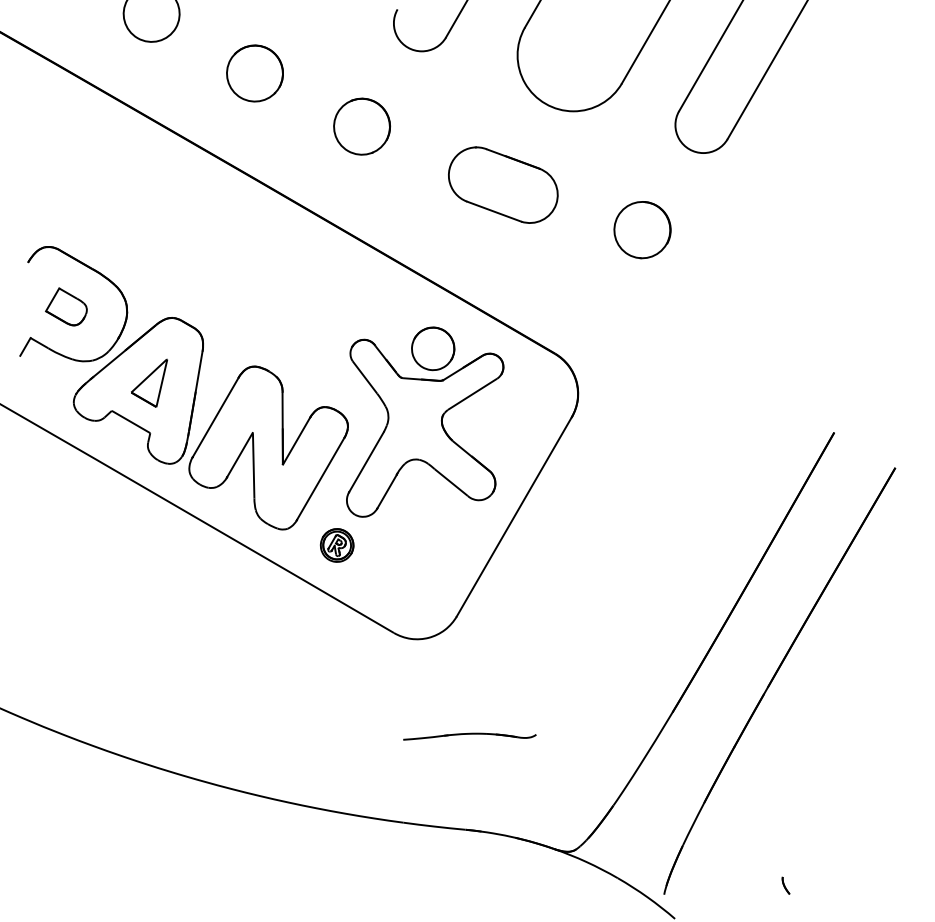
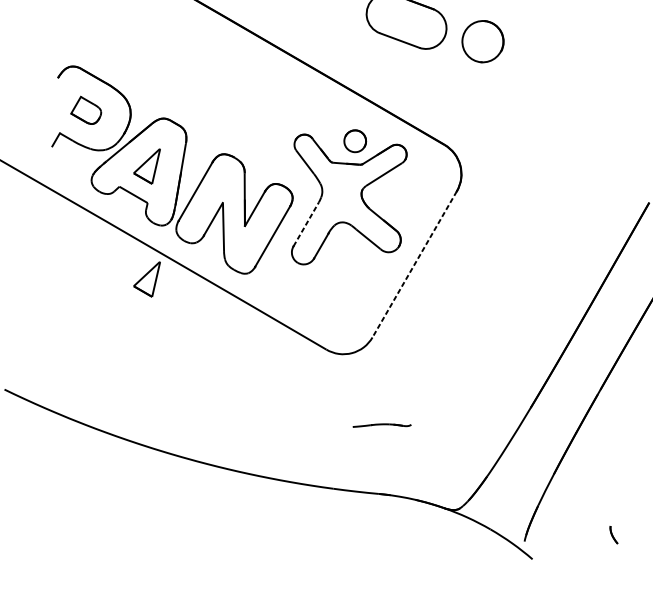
part: (642, 230) -> (483, 41), moved
part: (433, 348) -> (355, 140), size x0.7
line: (366, 462) -> (306, 224), solid -> dashed
line: (514, 517) -> (414, 264), solid -> dashed
part: (149, 536) -> (147, 278), added
part: (336, 545) -> (284, 285), removed
part: (469, 736) -> (381, 425), size x0.6
part: (785, 885) -> (613, 534), size x1.4

